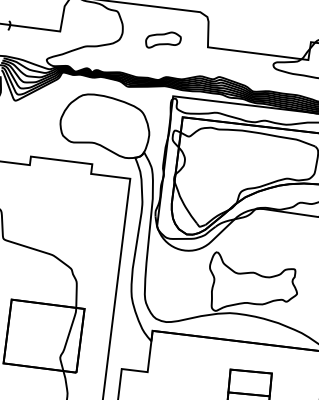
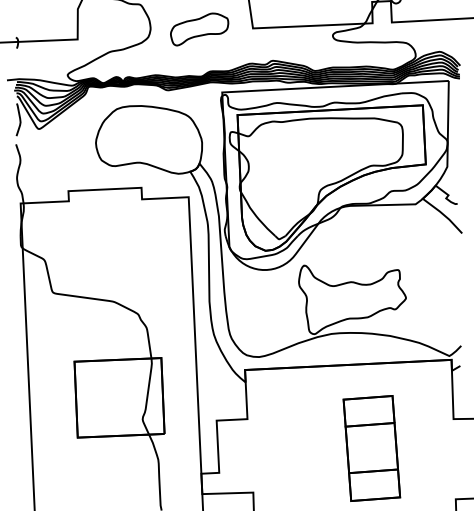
part: (163, 40) -> (199, 29), size x1.43

